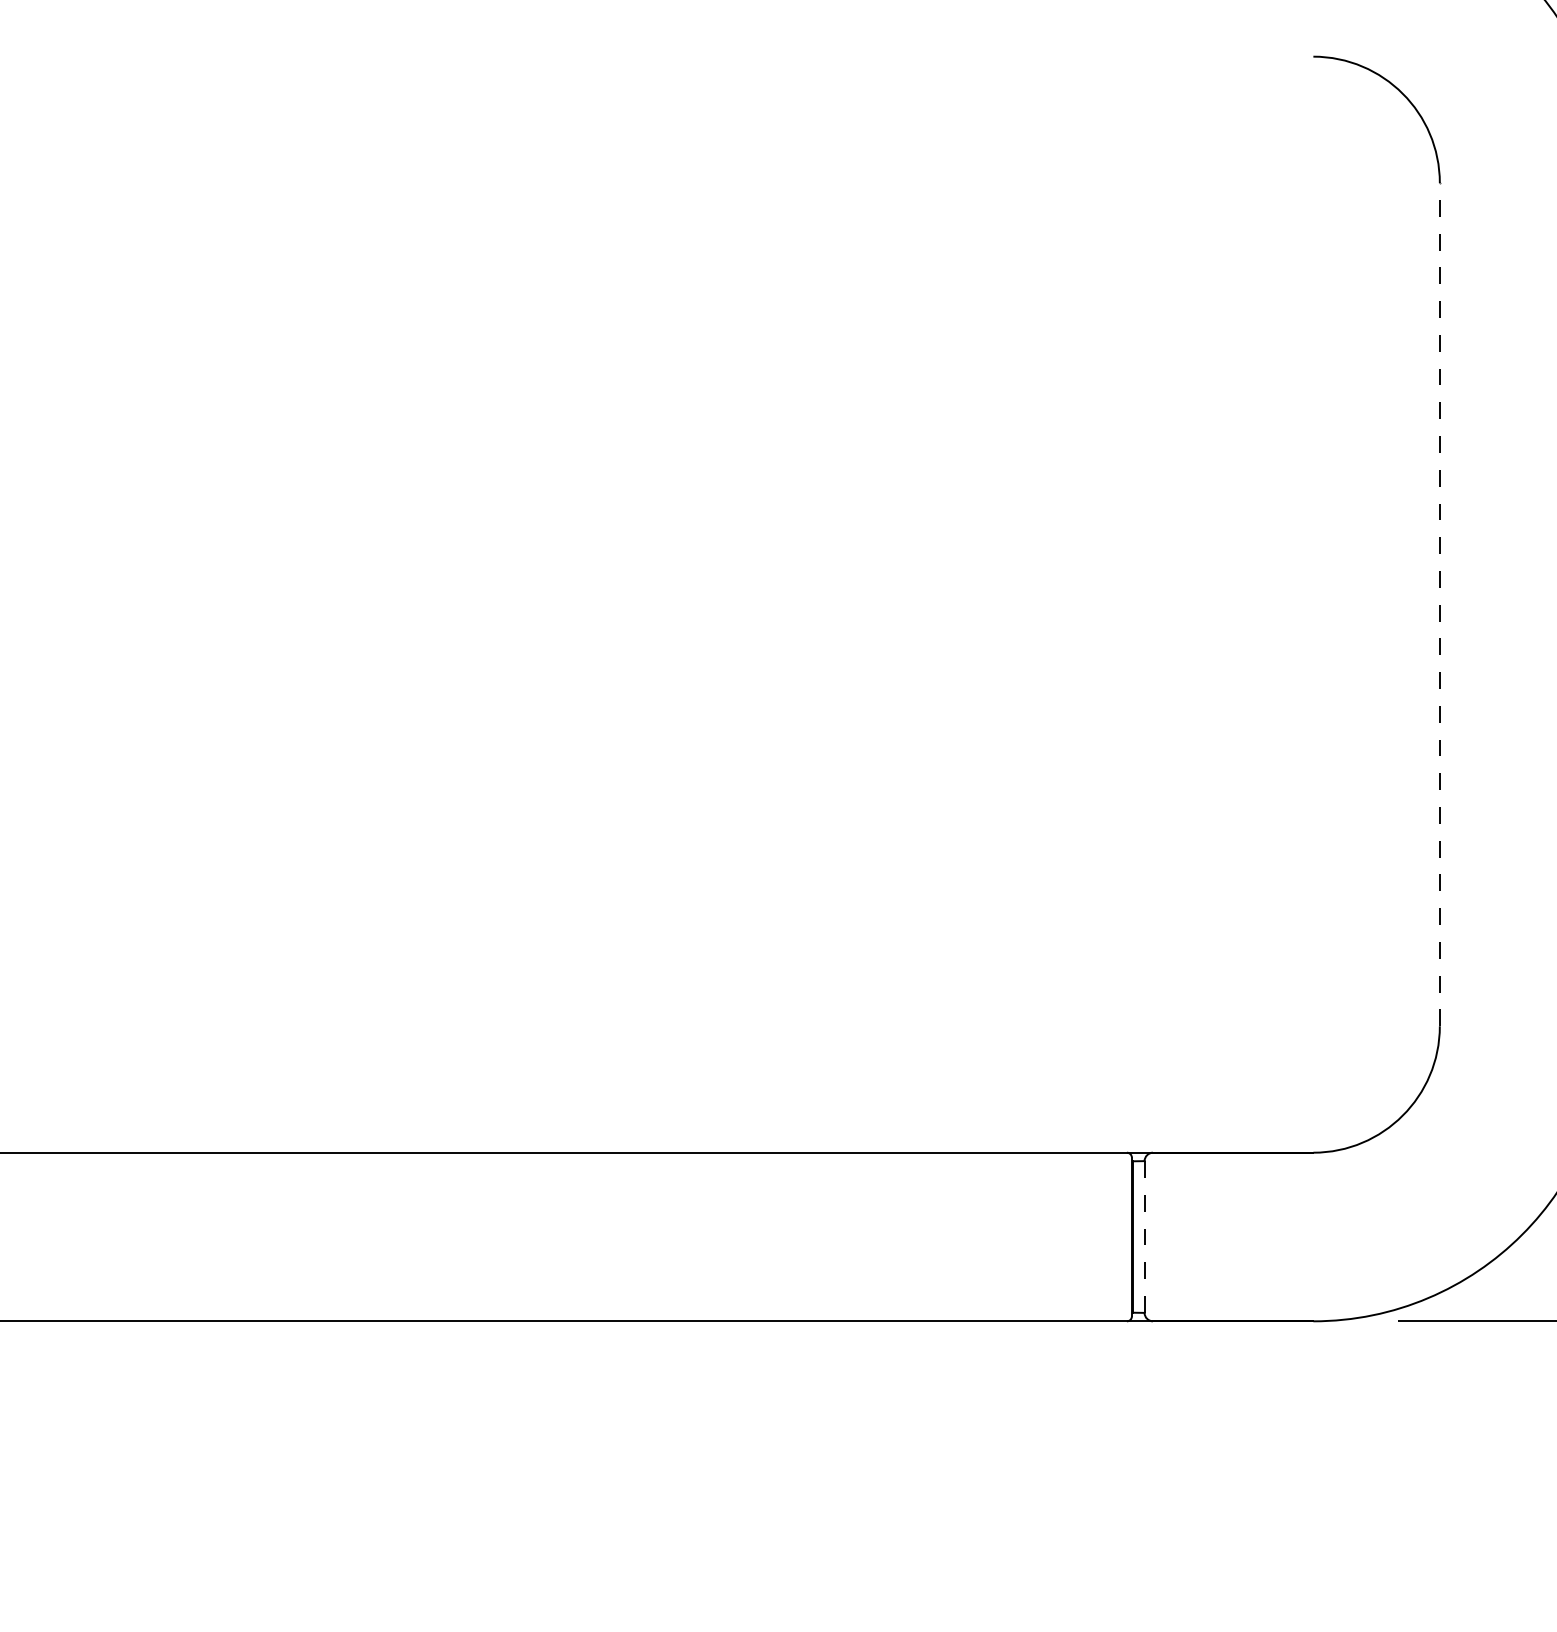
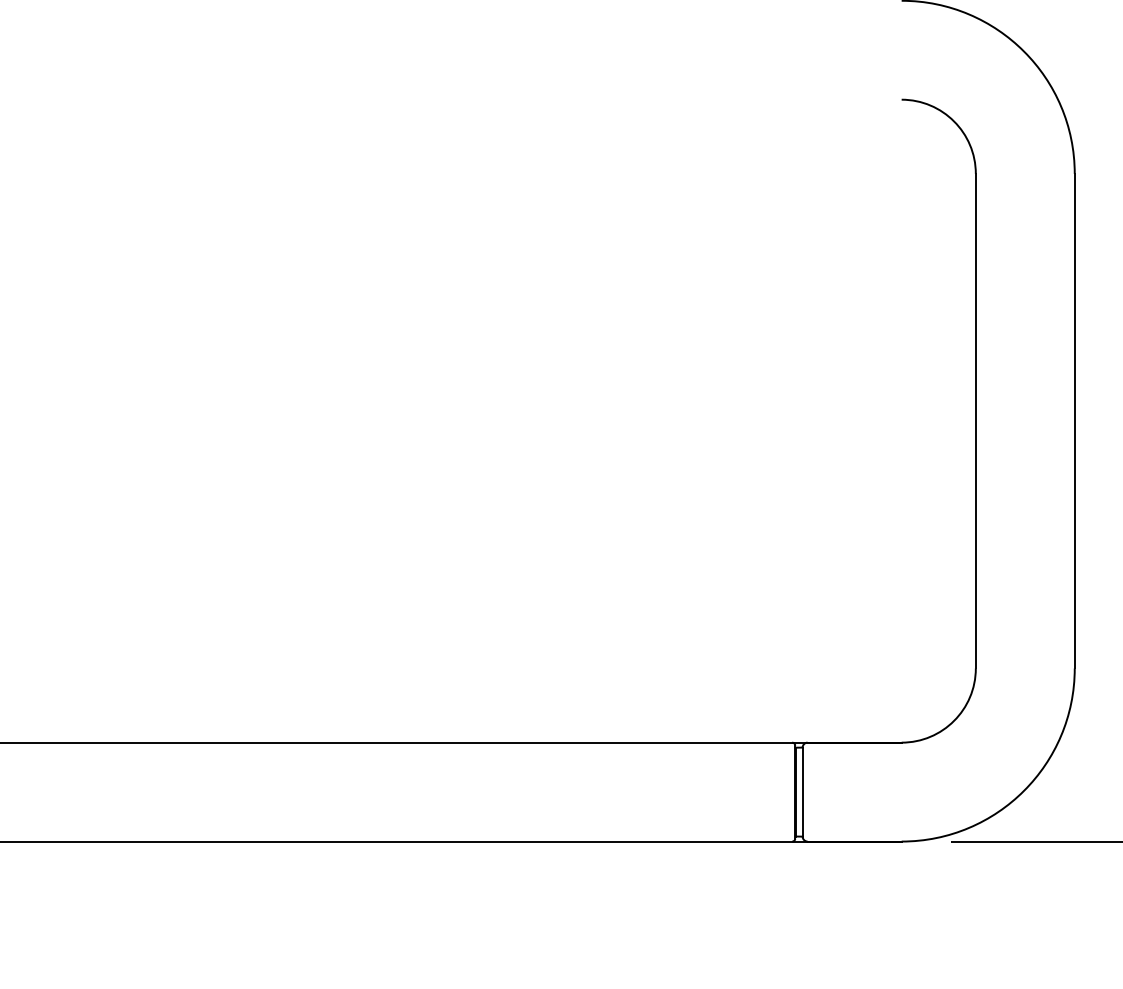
line: (1439, 603) -> (975, 420), dashed -> solid
line: (1144, 1237) -> (802, 792), dashed -> solid

